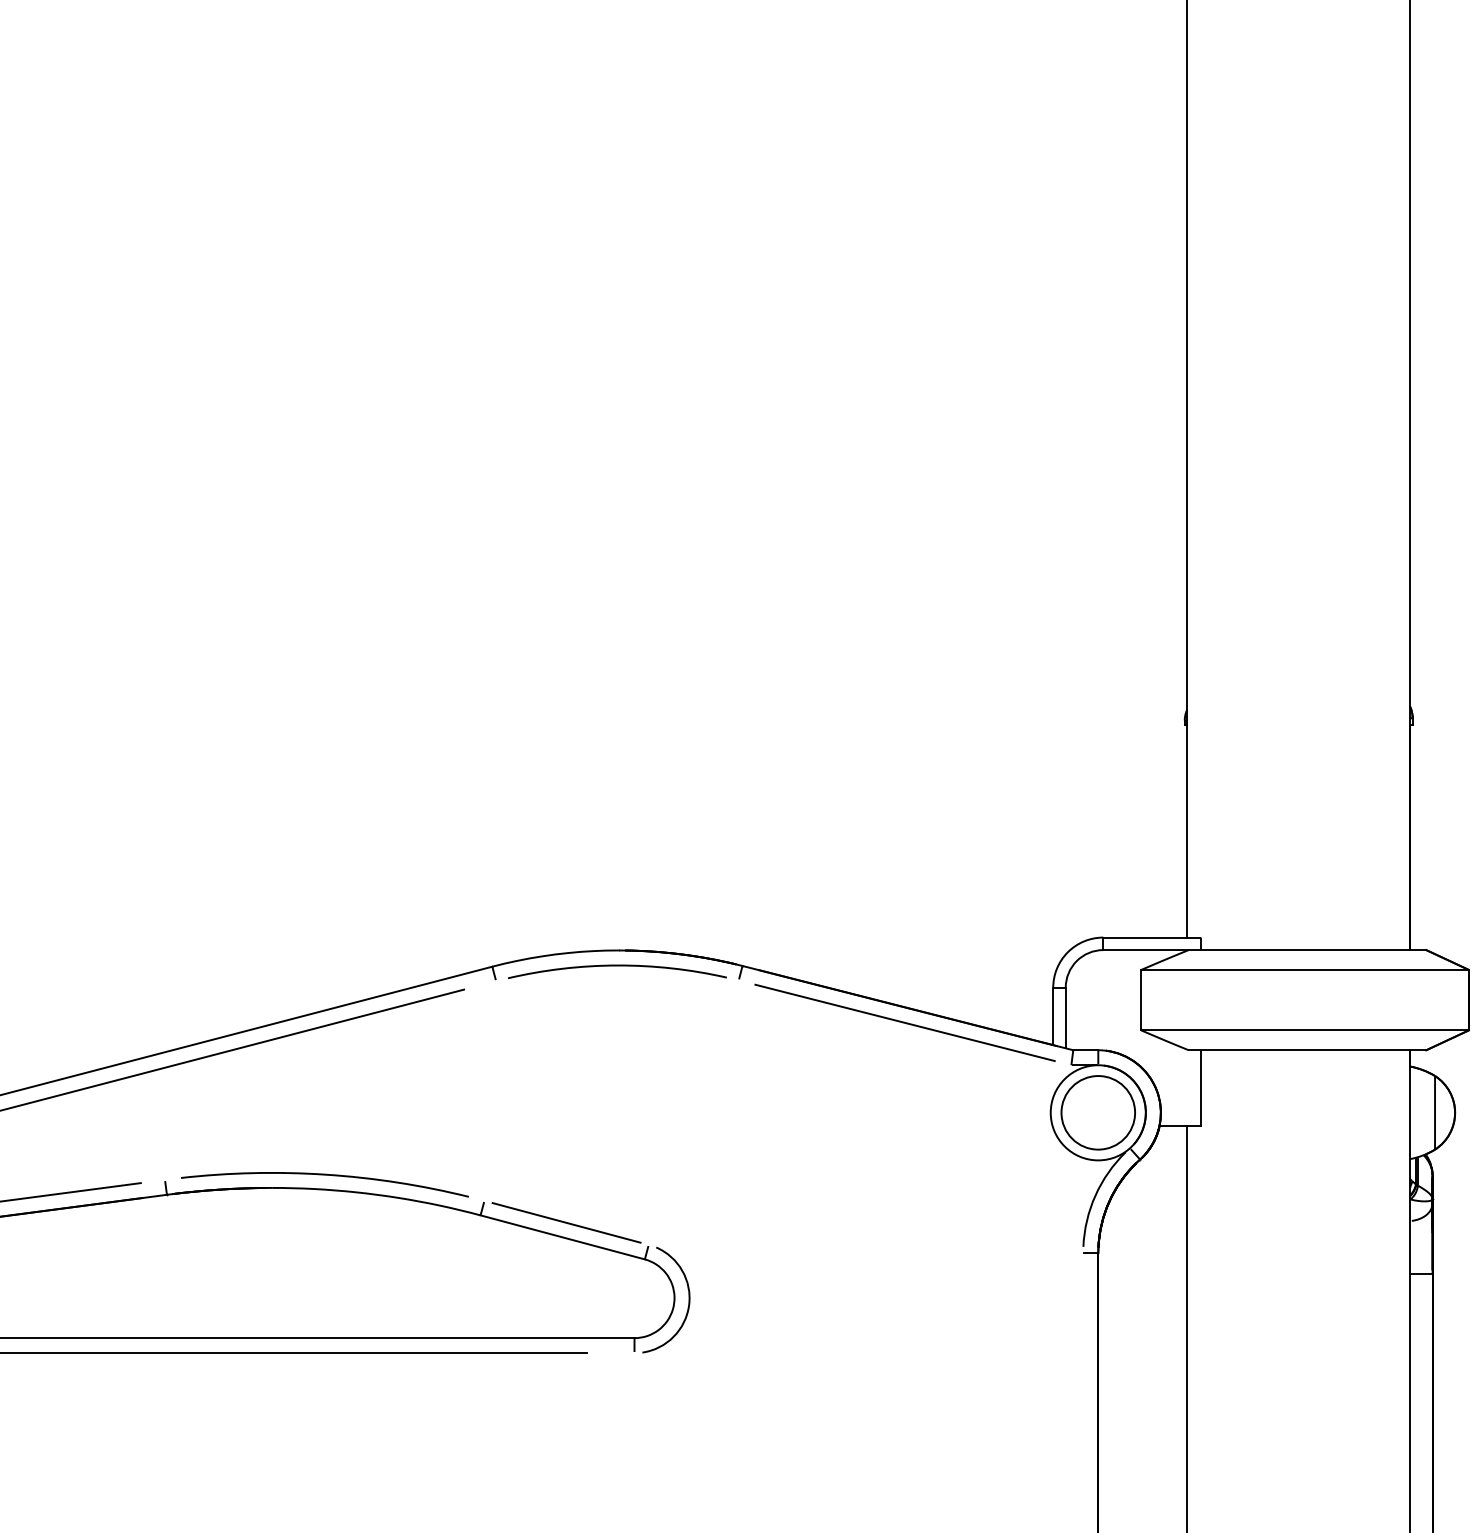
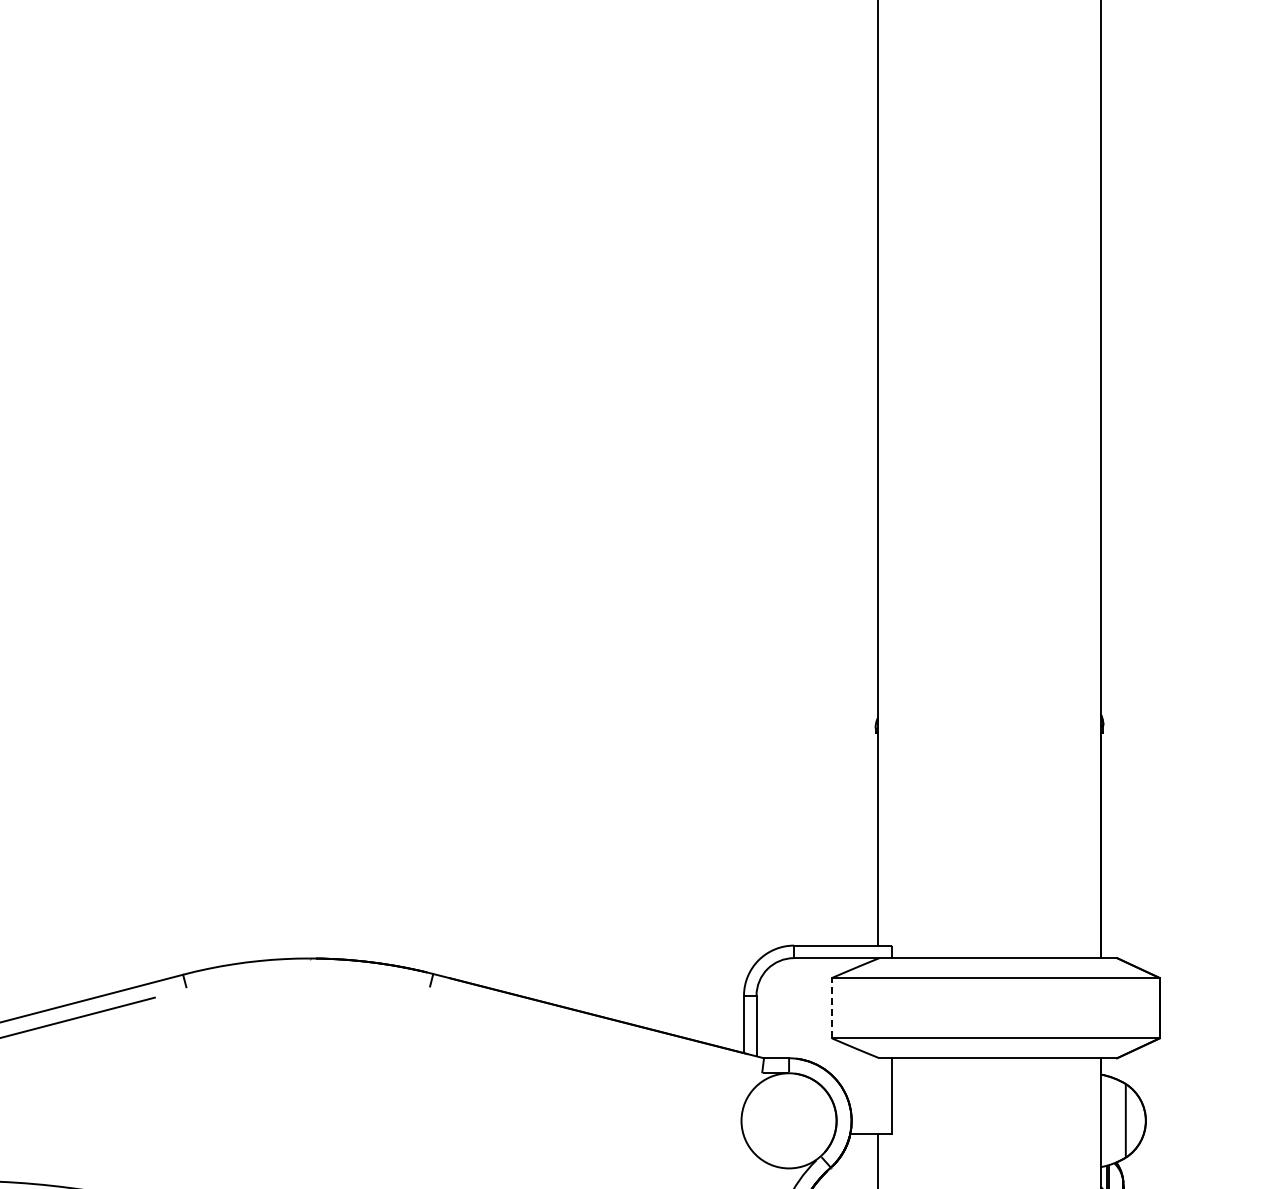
curve: (617, 966) -> (308, 974), removed
line: (1141, 999) -> (832, 1007), solid -> dashed
line: (904, 1022) -> (595, 1030), removed
part: (1097, 1112) -> (788, 1120), removed

